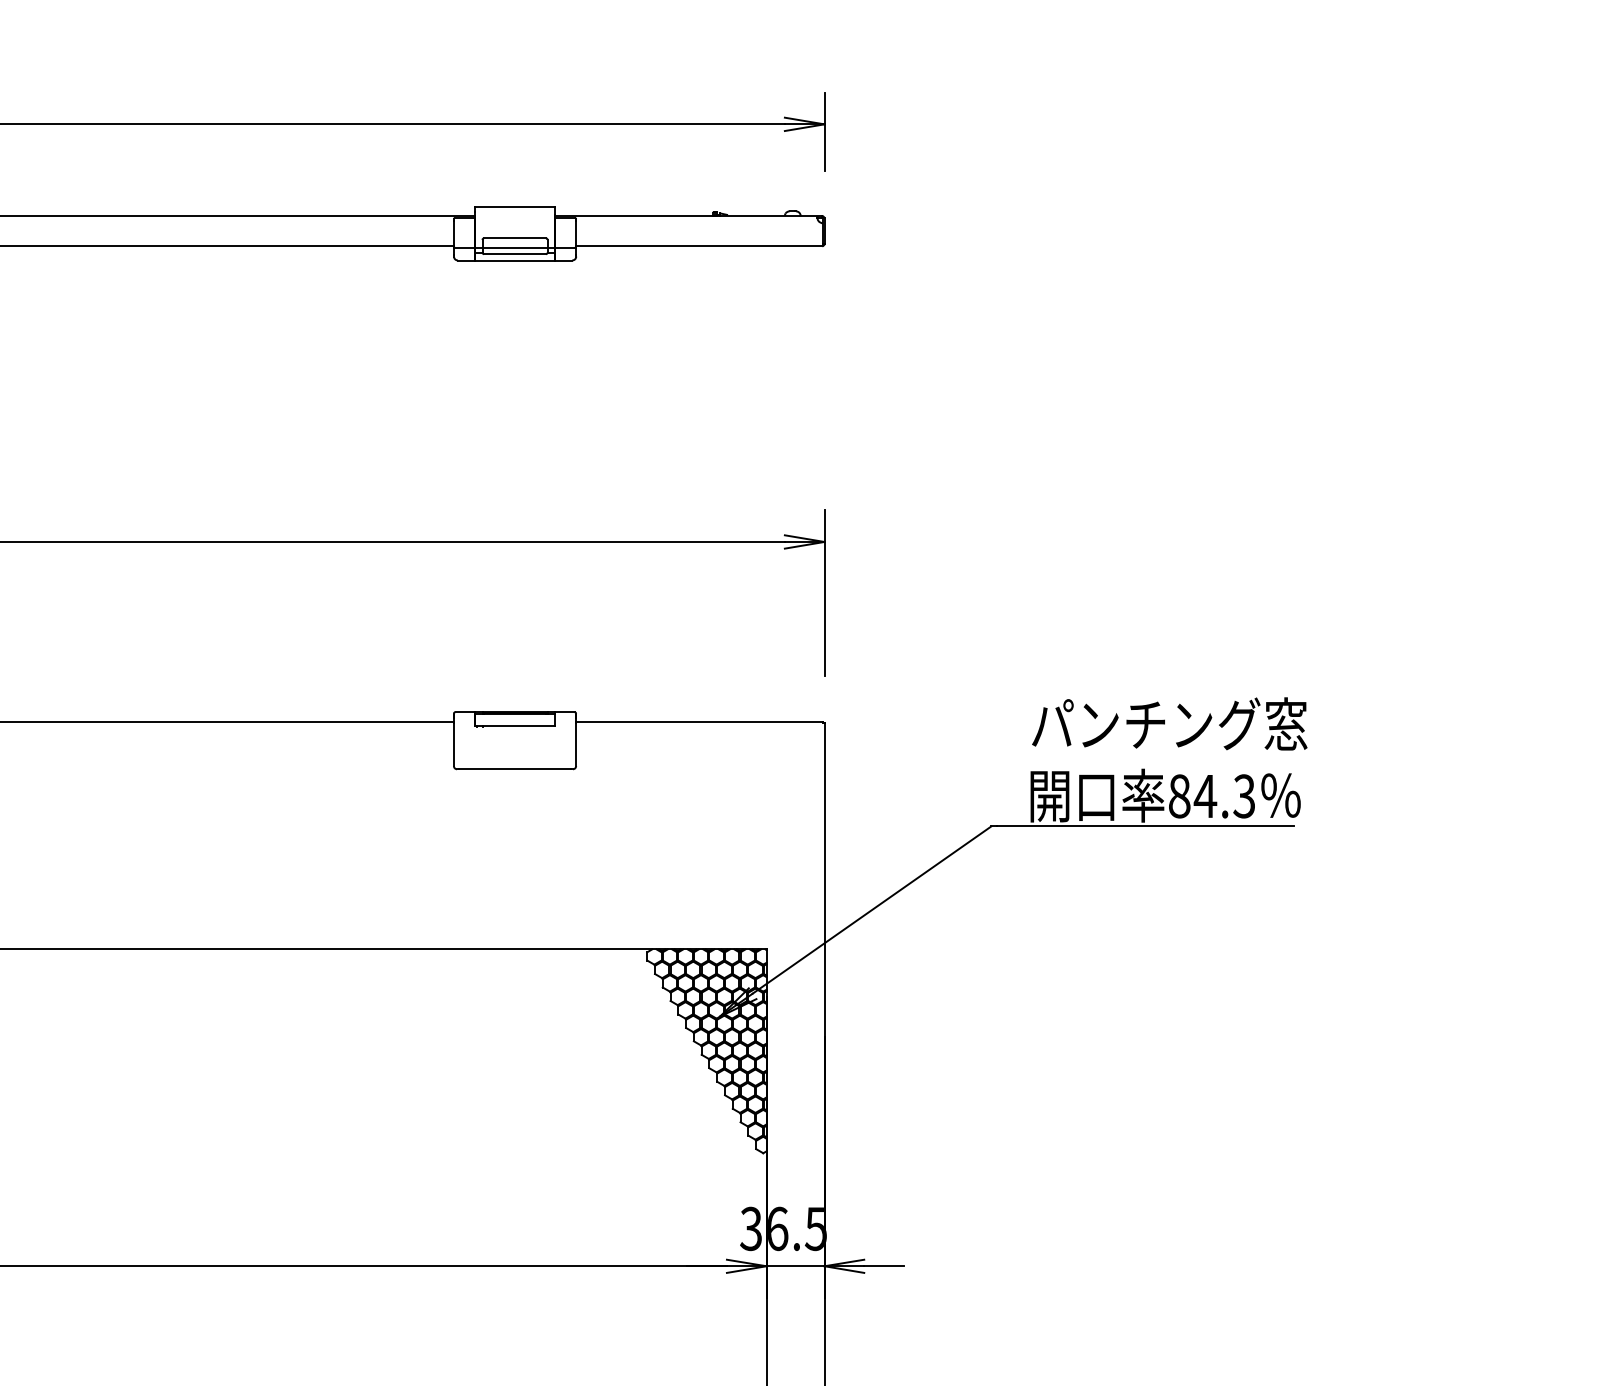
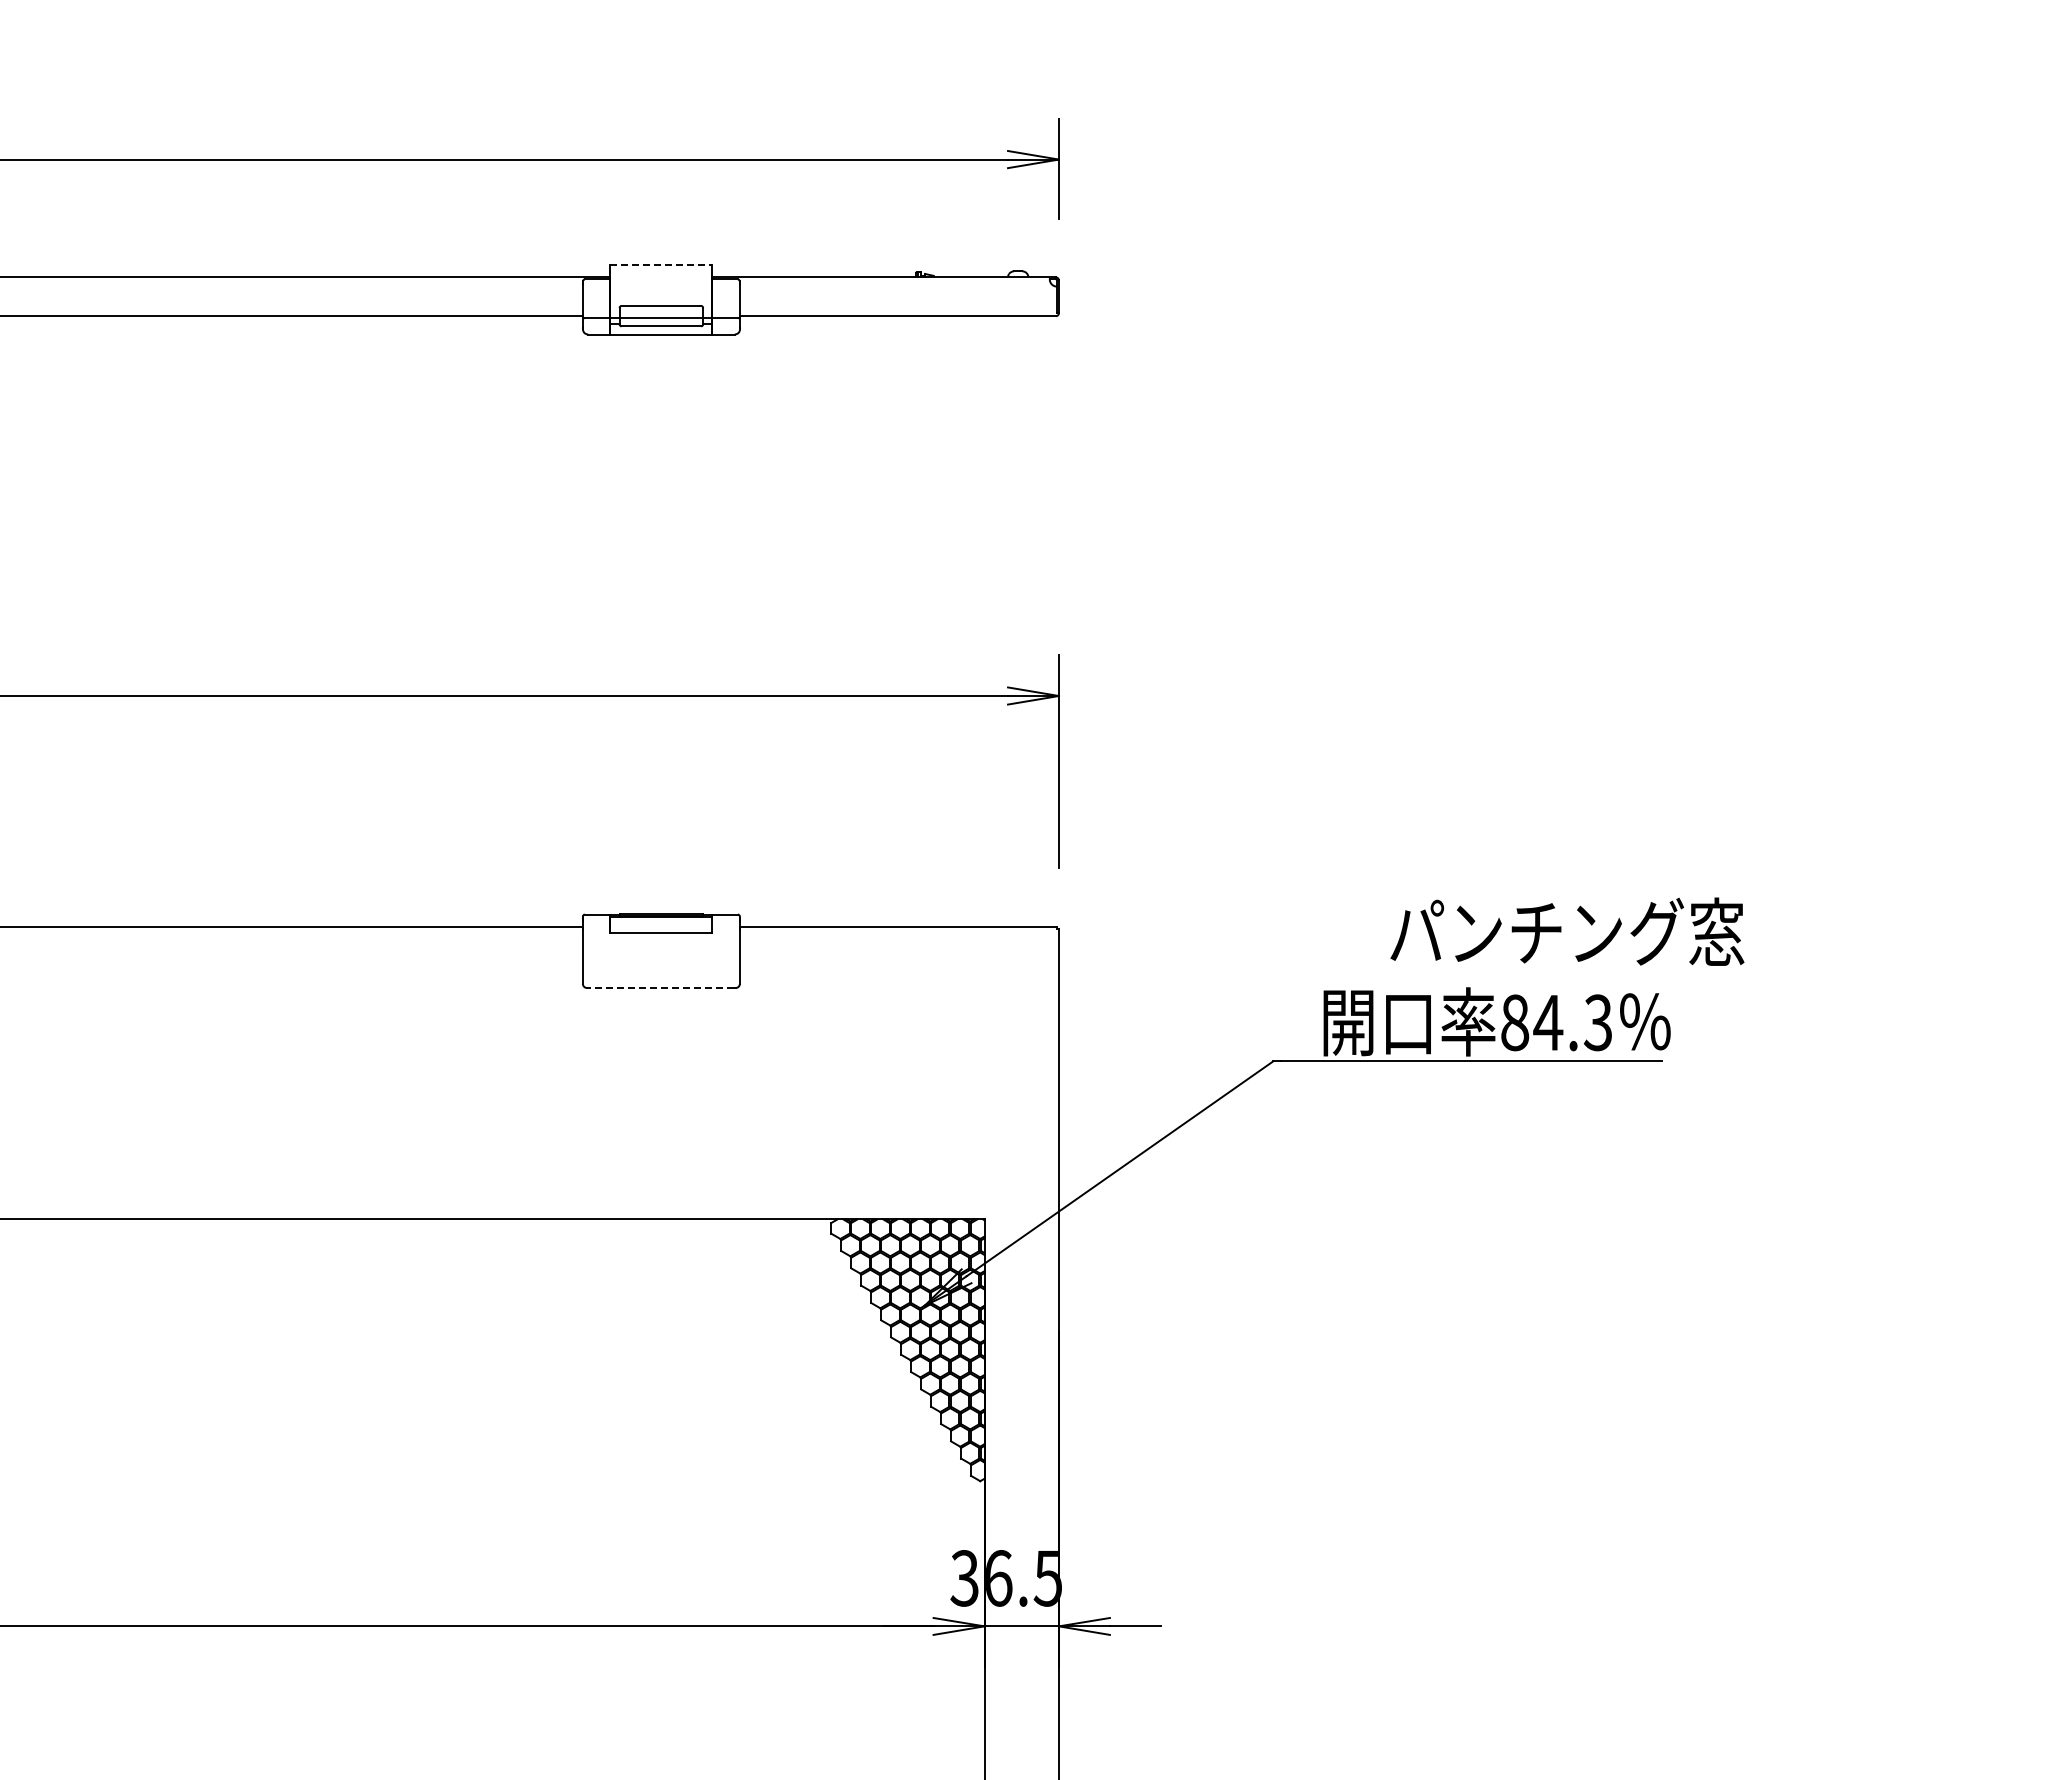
line: (515, 206) -> (661, 265), solid -> dashed
text: (1169, 723) -> (1567, 931), moved
line: (514, 768) -> (660, 987), solid -> dashed

